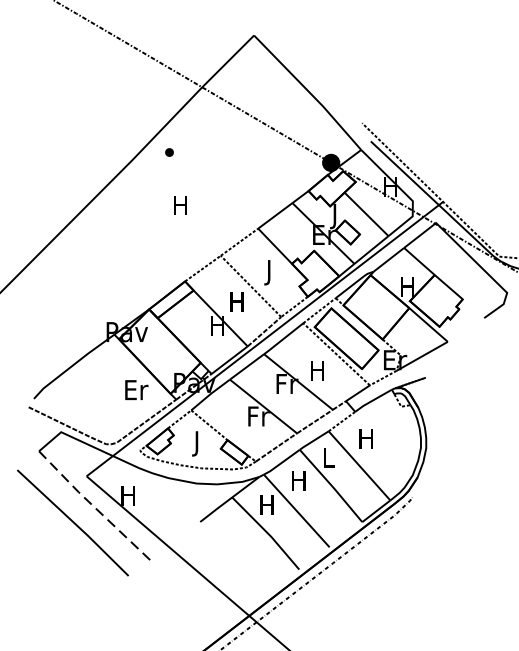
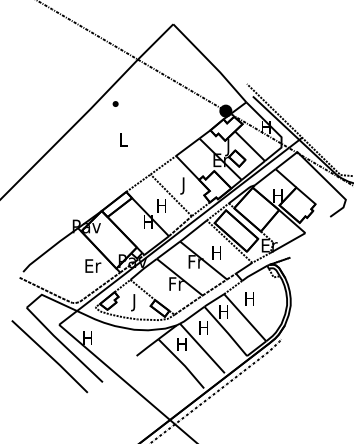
text: (179, 204) -> (122, 139), H -> L
text: (327, 456) -> (223, 311), L -> H
line: (93, 506) -> (63, 345), dashed -> solid

